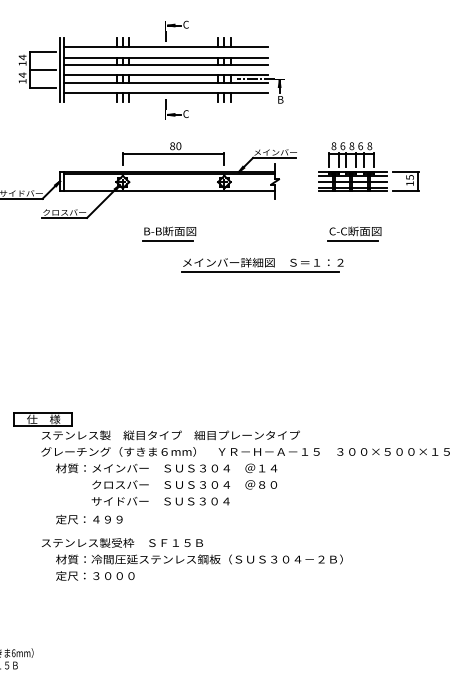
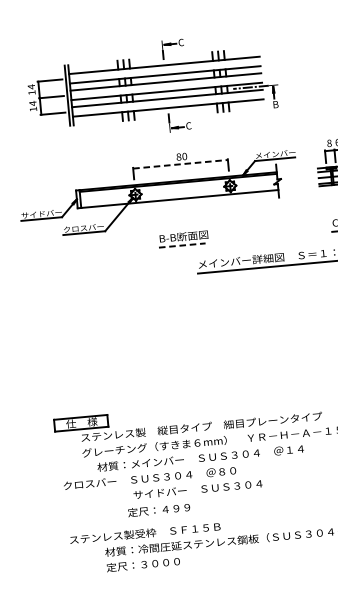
line: (173, 154) -> (180, 164), solid -> dashed
line: (167, 240) -> (182, 245), solid -> dashed
text: (184, 484) -> (149, 477), moved
text: (89, 519) -> (159, 510), moved
text: (122, 542) -> (145, 532), moved

